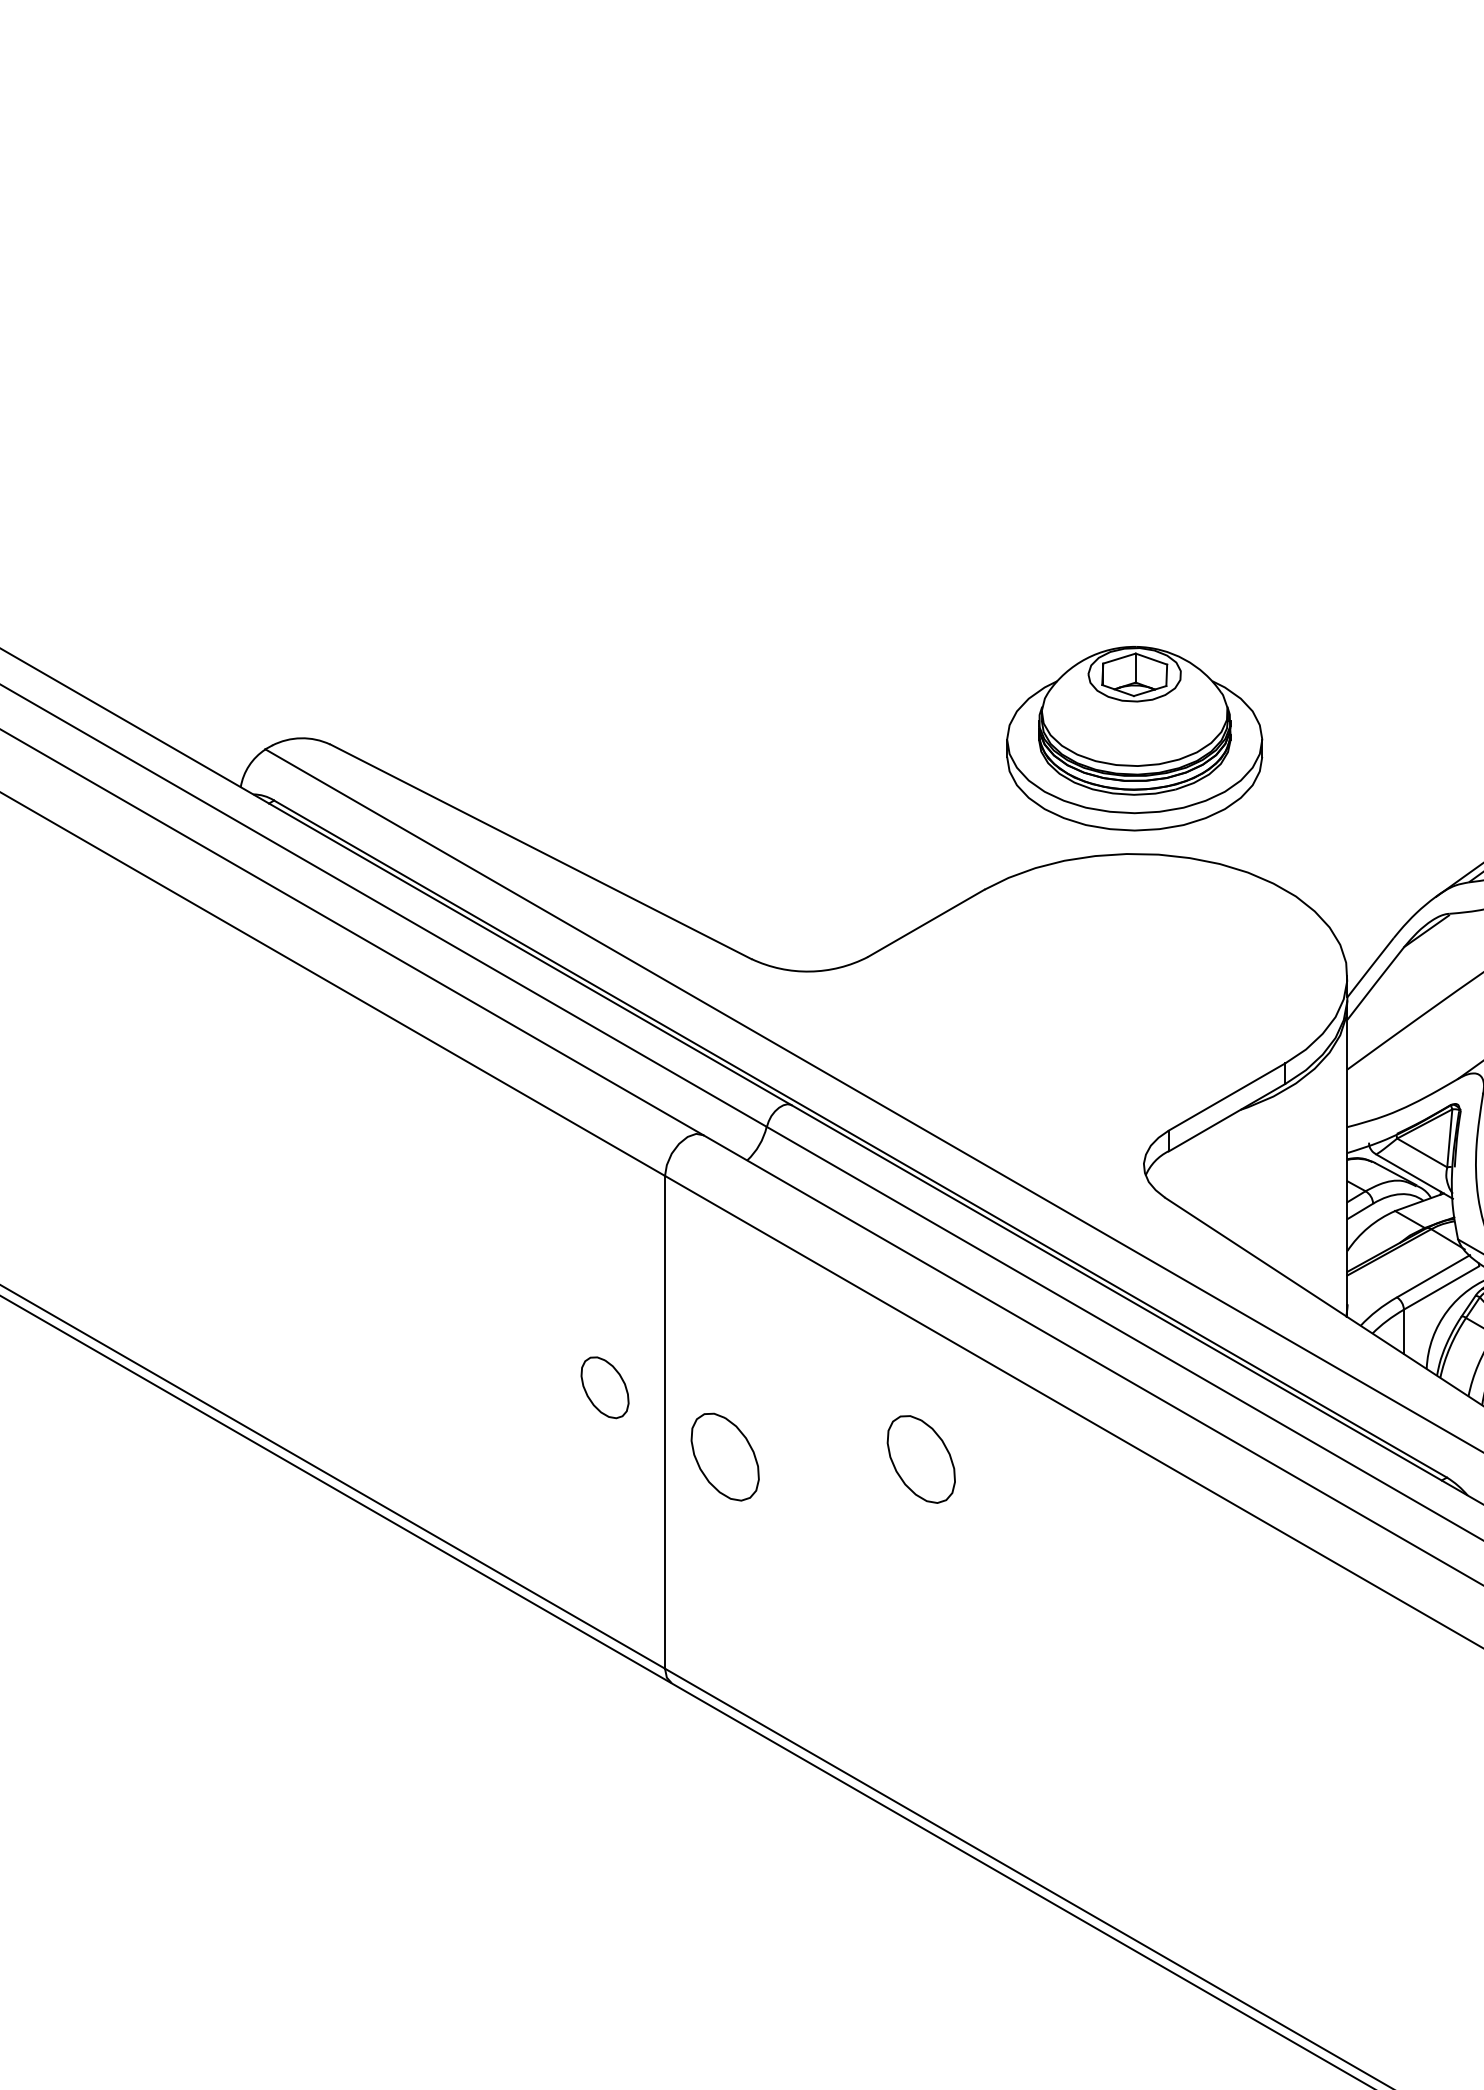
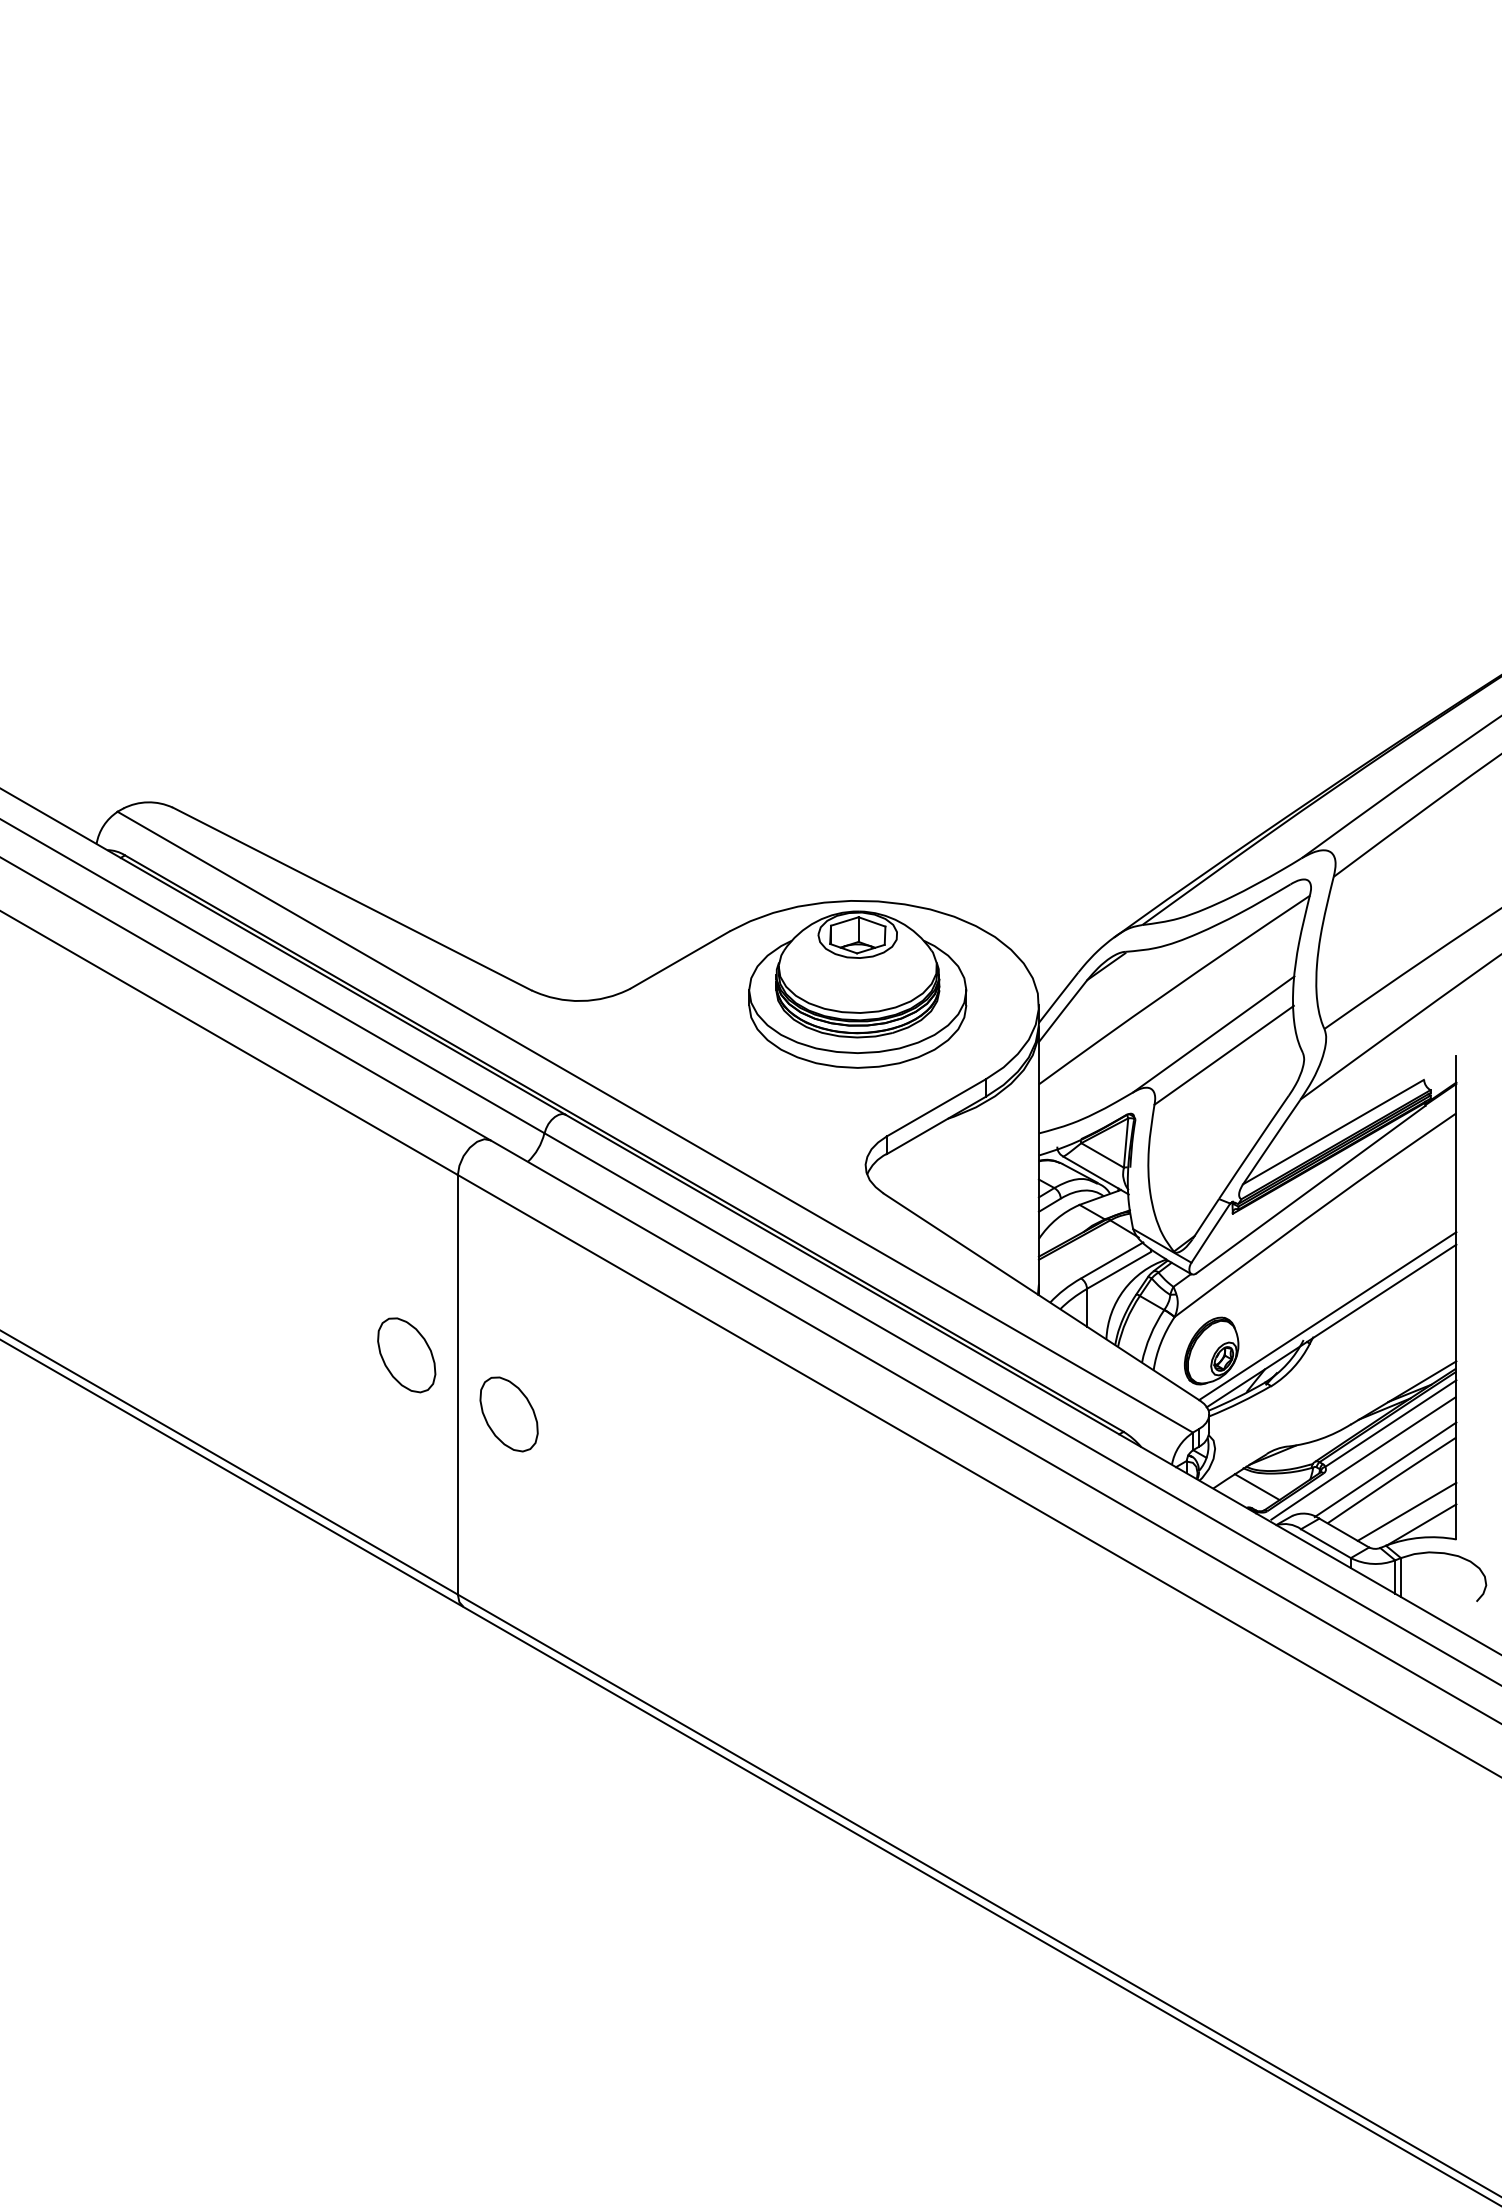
part: (1134, 738) -> (857, 989), moved
part: (604, 1387) -> (406, 1355), size x1.43
part: (920, 1459) -> (675, 1416), removed

